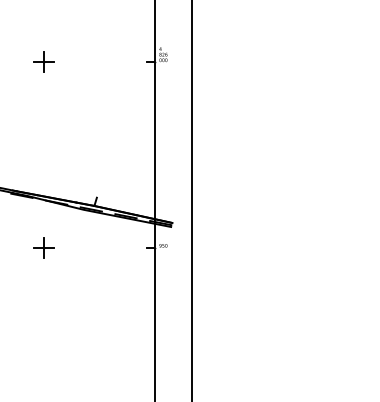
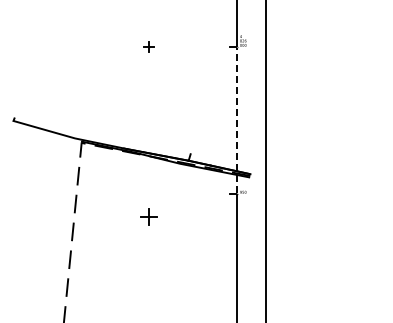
part: (43, 61) -> (148, 46), size x0.6
line: (154, 155) -> (236, 120), solid -> dashed
part: (43, 247) -> (148, 216), moved

